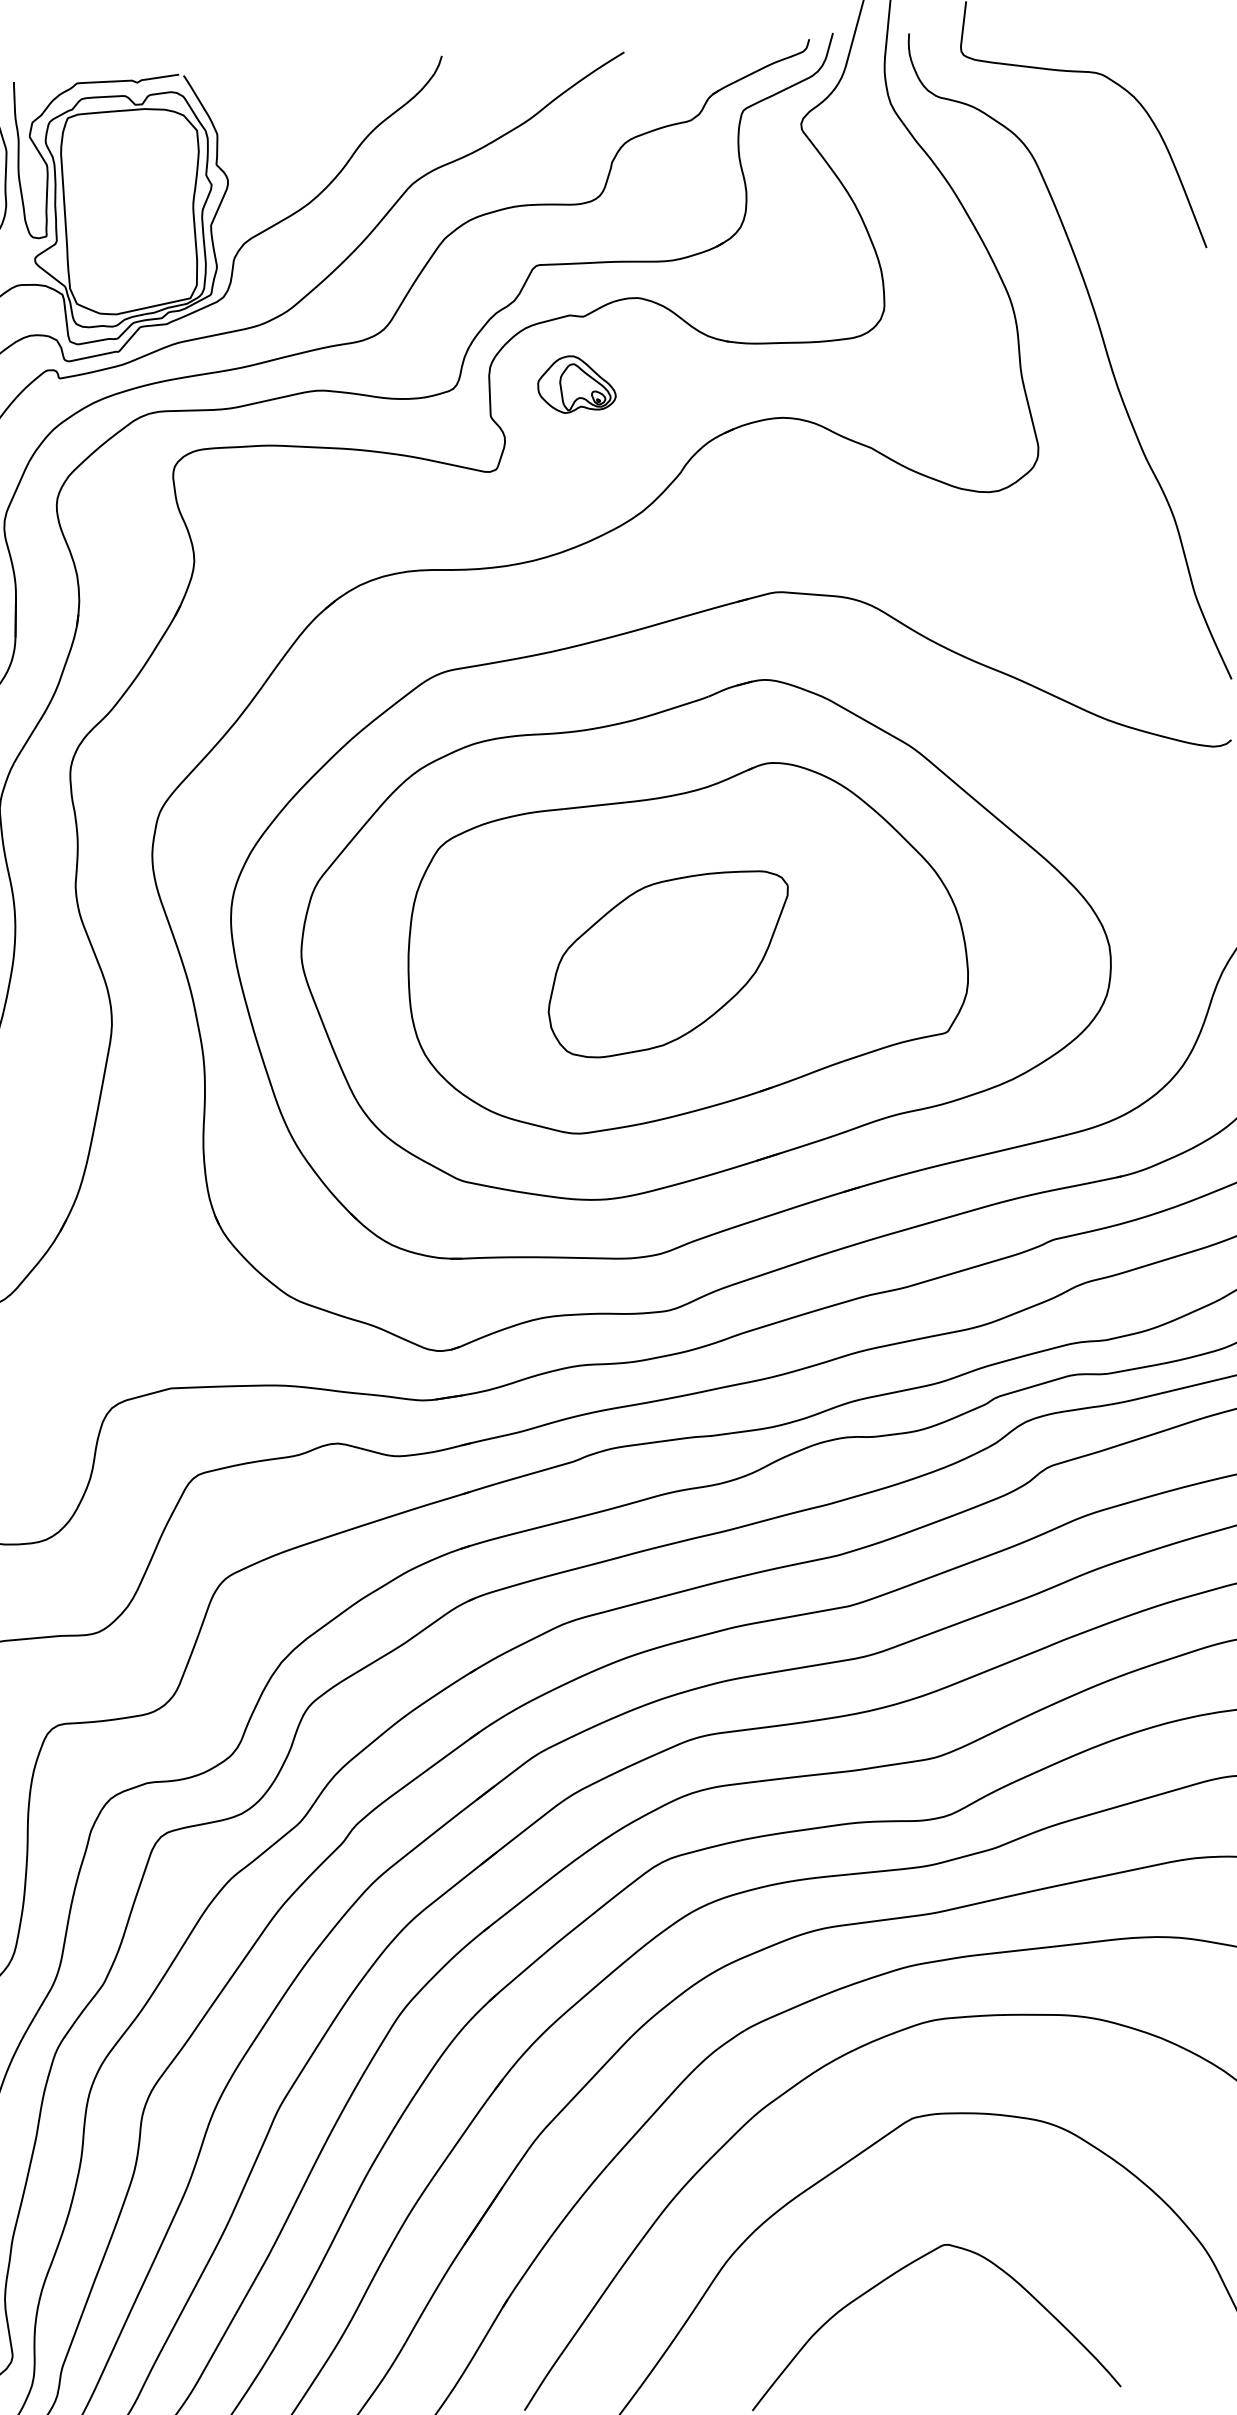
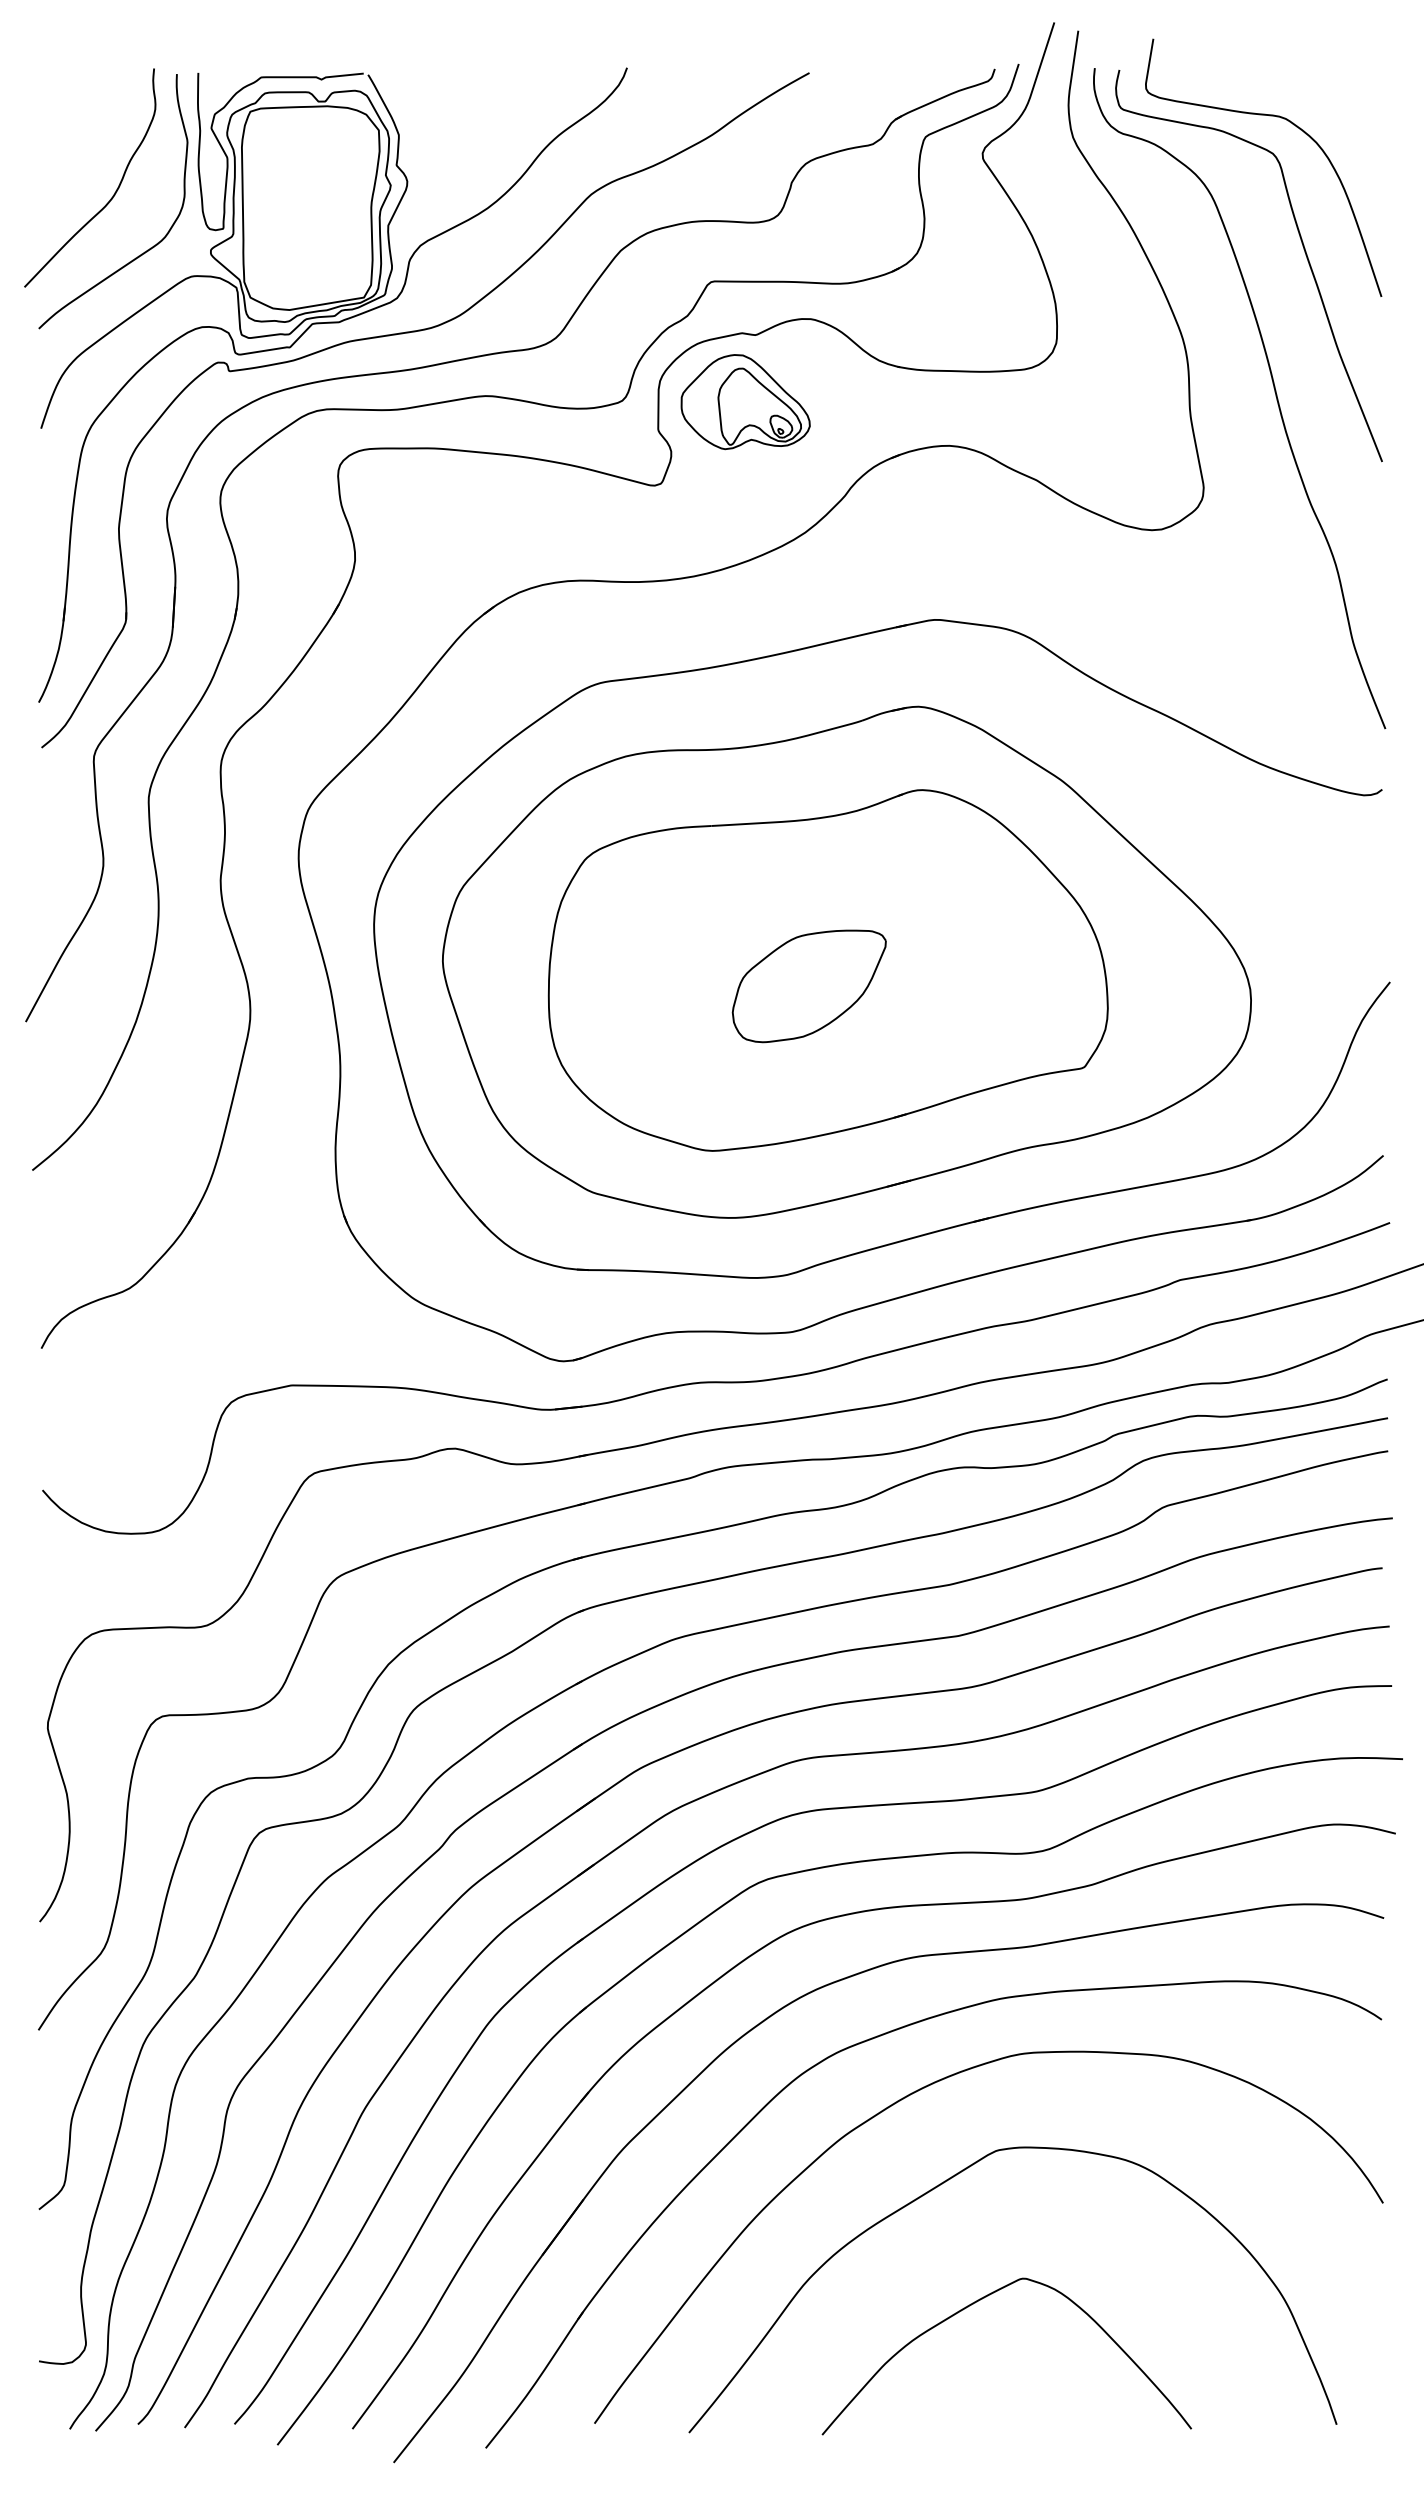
curve: (1125, 201) -> (1302, 246), added
part: (576, 384) -> (745, 402), size x1.67
part: (667, 964) -> (808, 986), size x0.62

